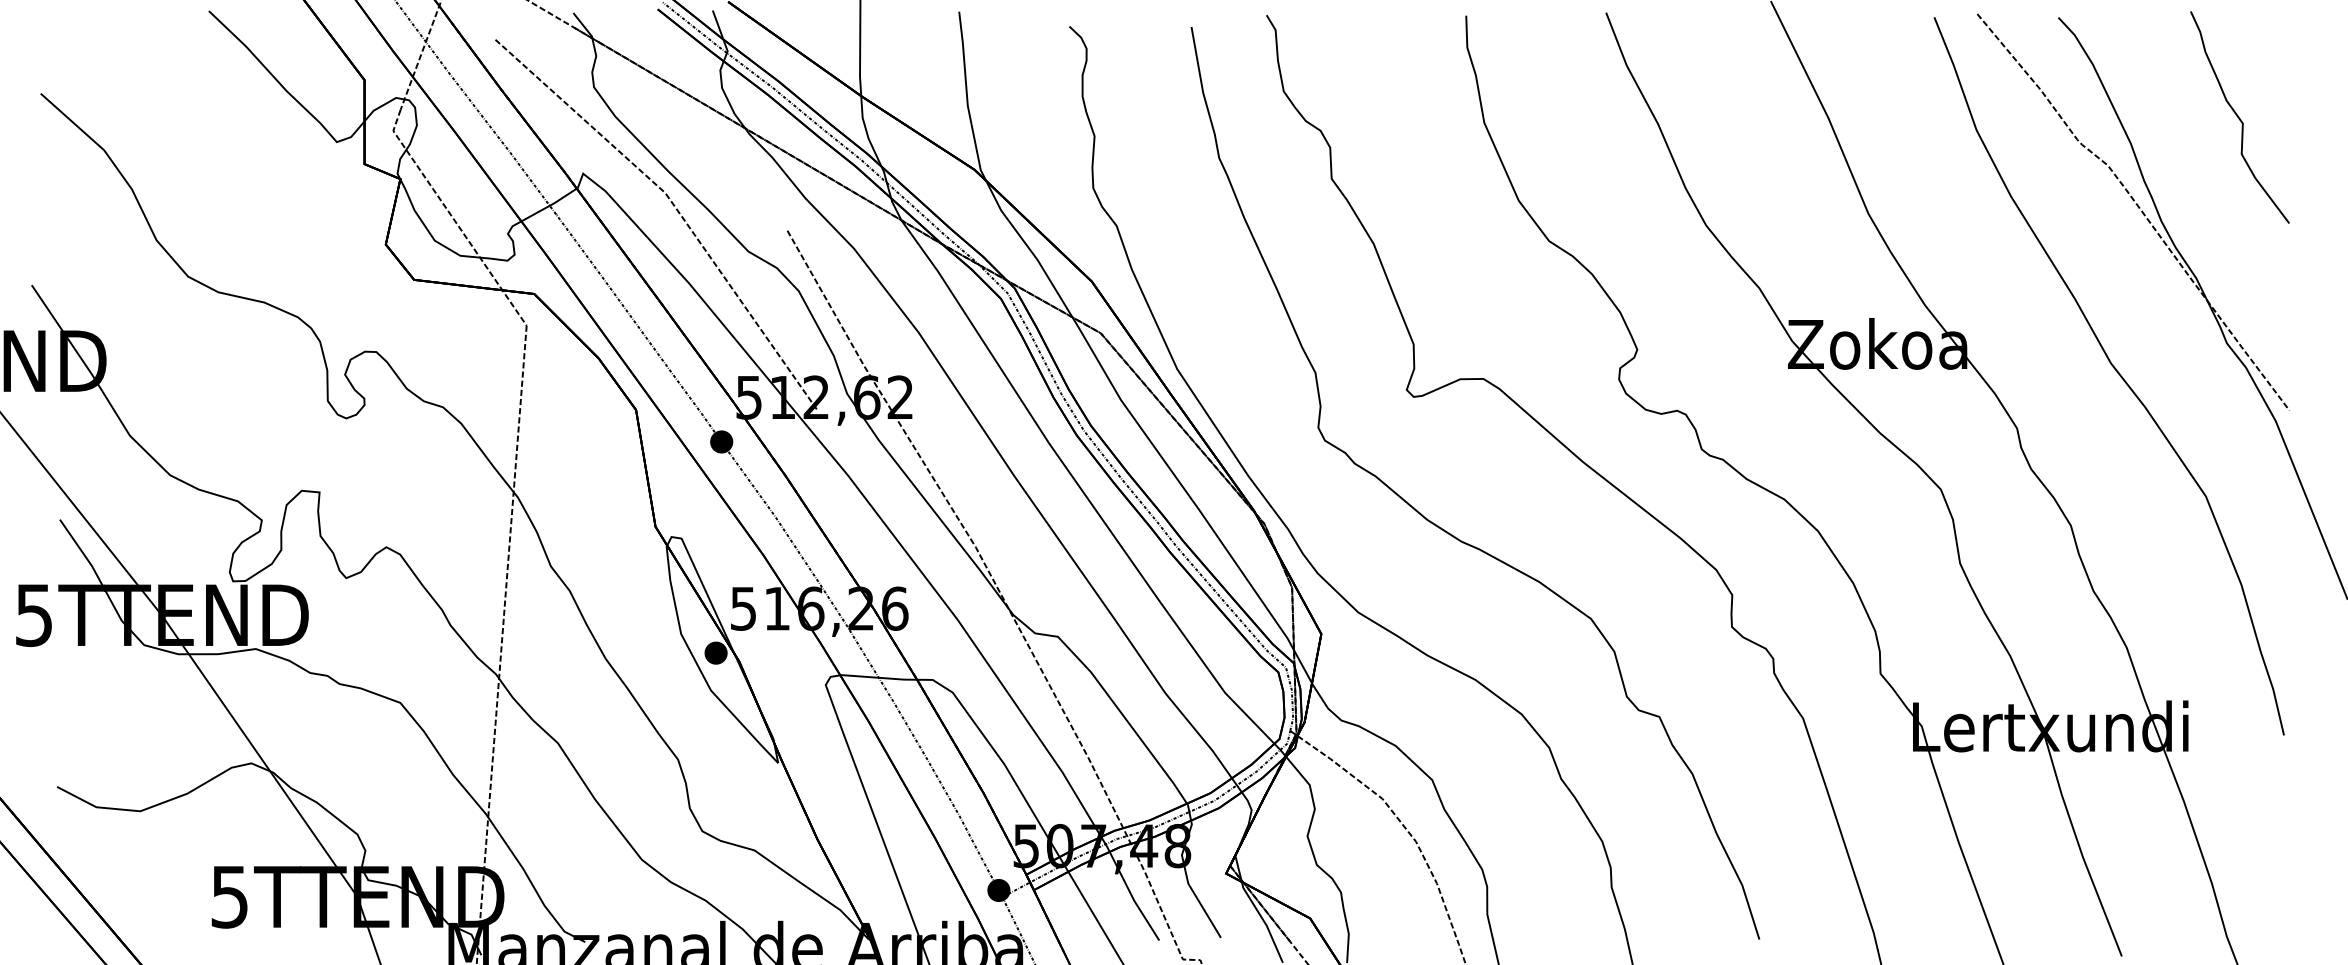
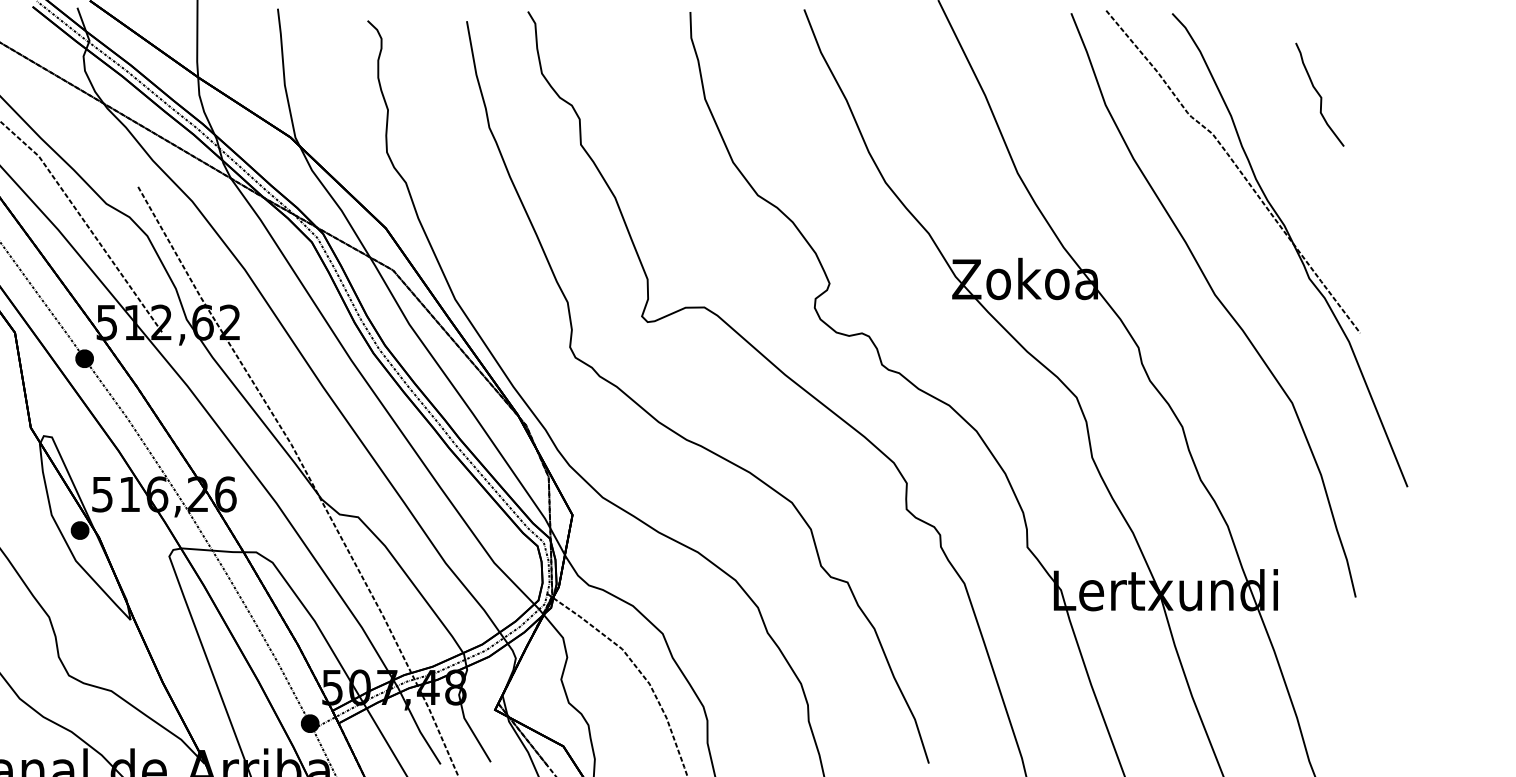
part: (2239, 117) -> (1319, 94), size x0.6

